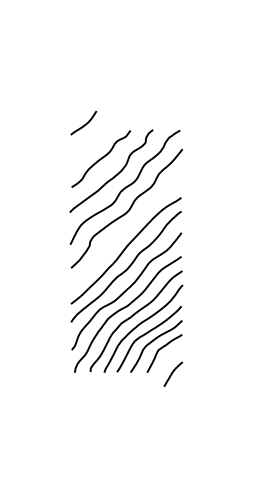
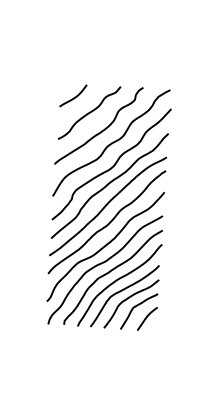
curve: (85, 123) -> (74, 96), moved
curve: (125, 229) -> (108, 185), added
curve: (173, 373) -> (147, 318), moved

